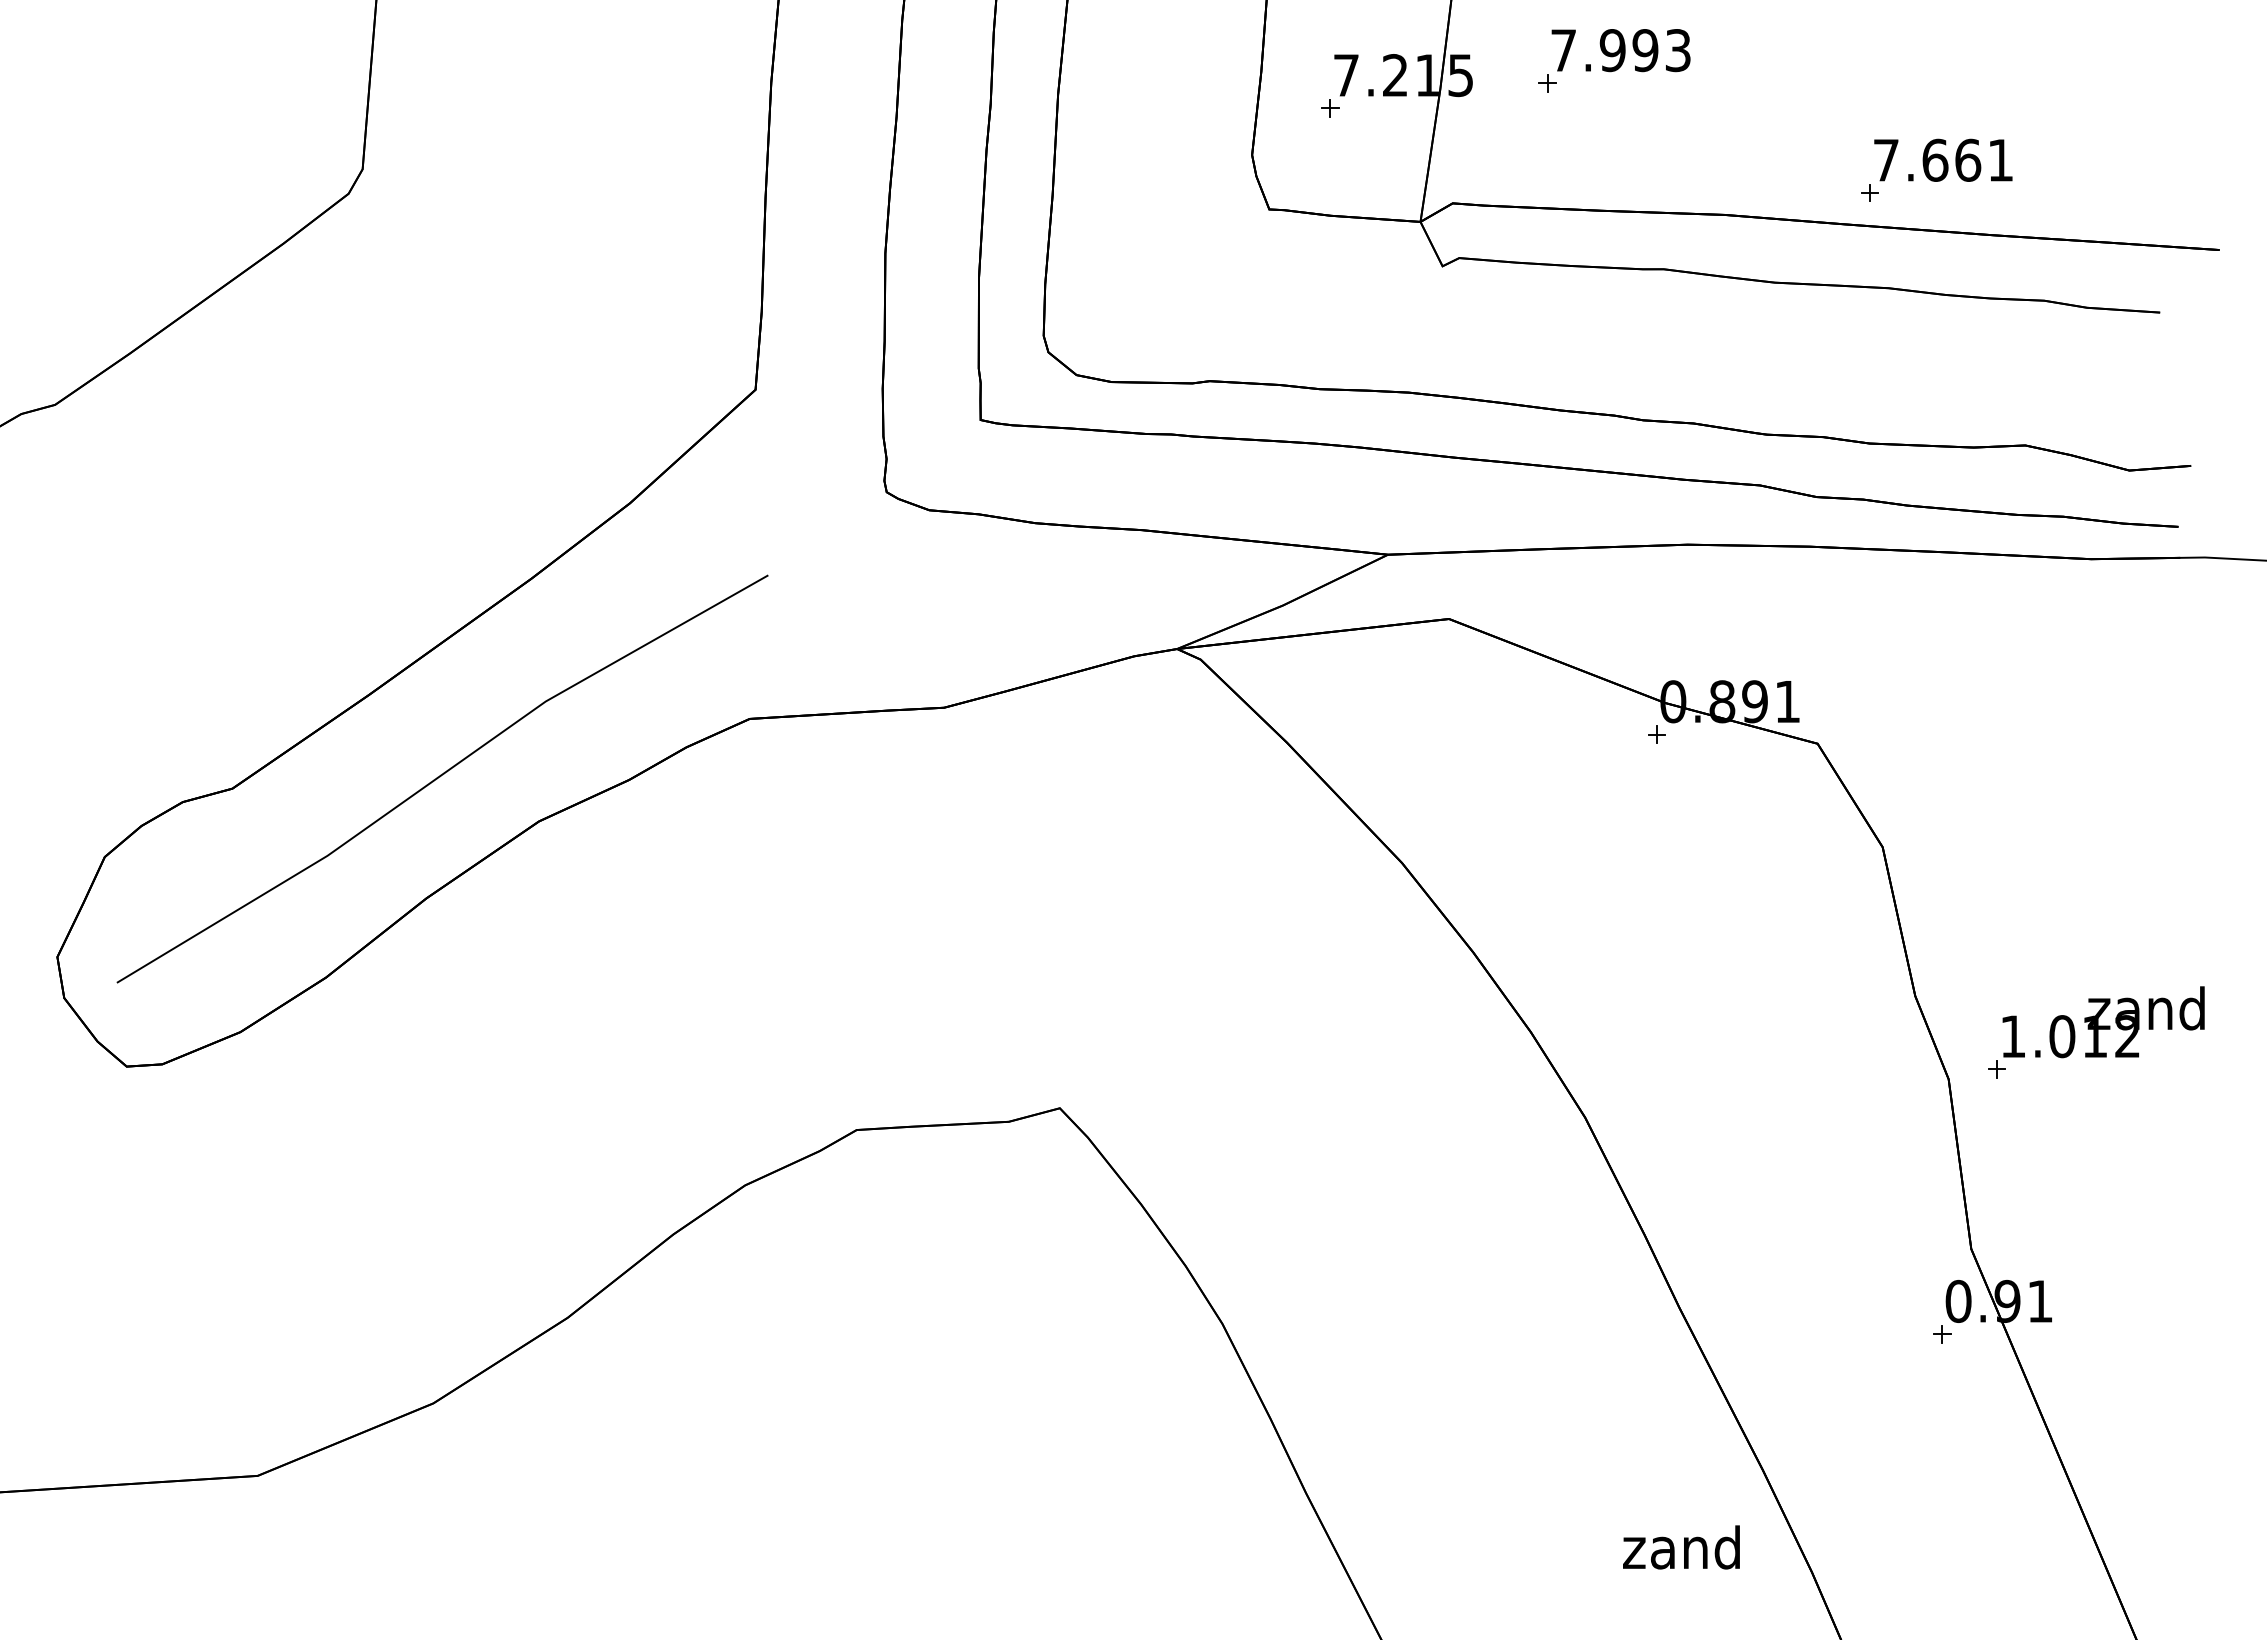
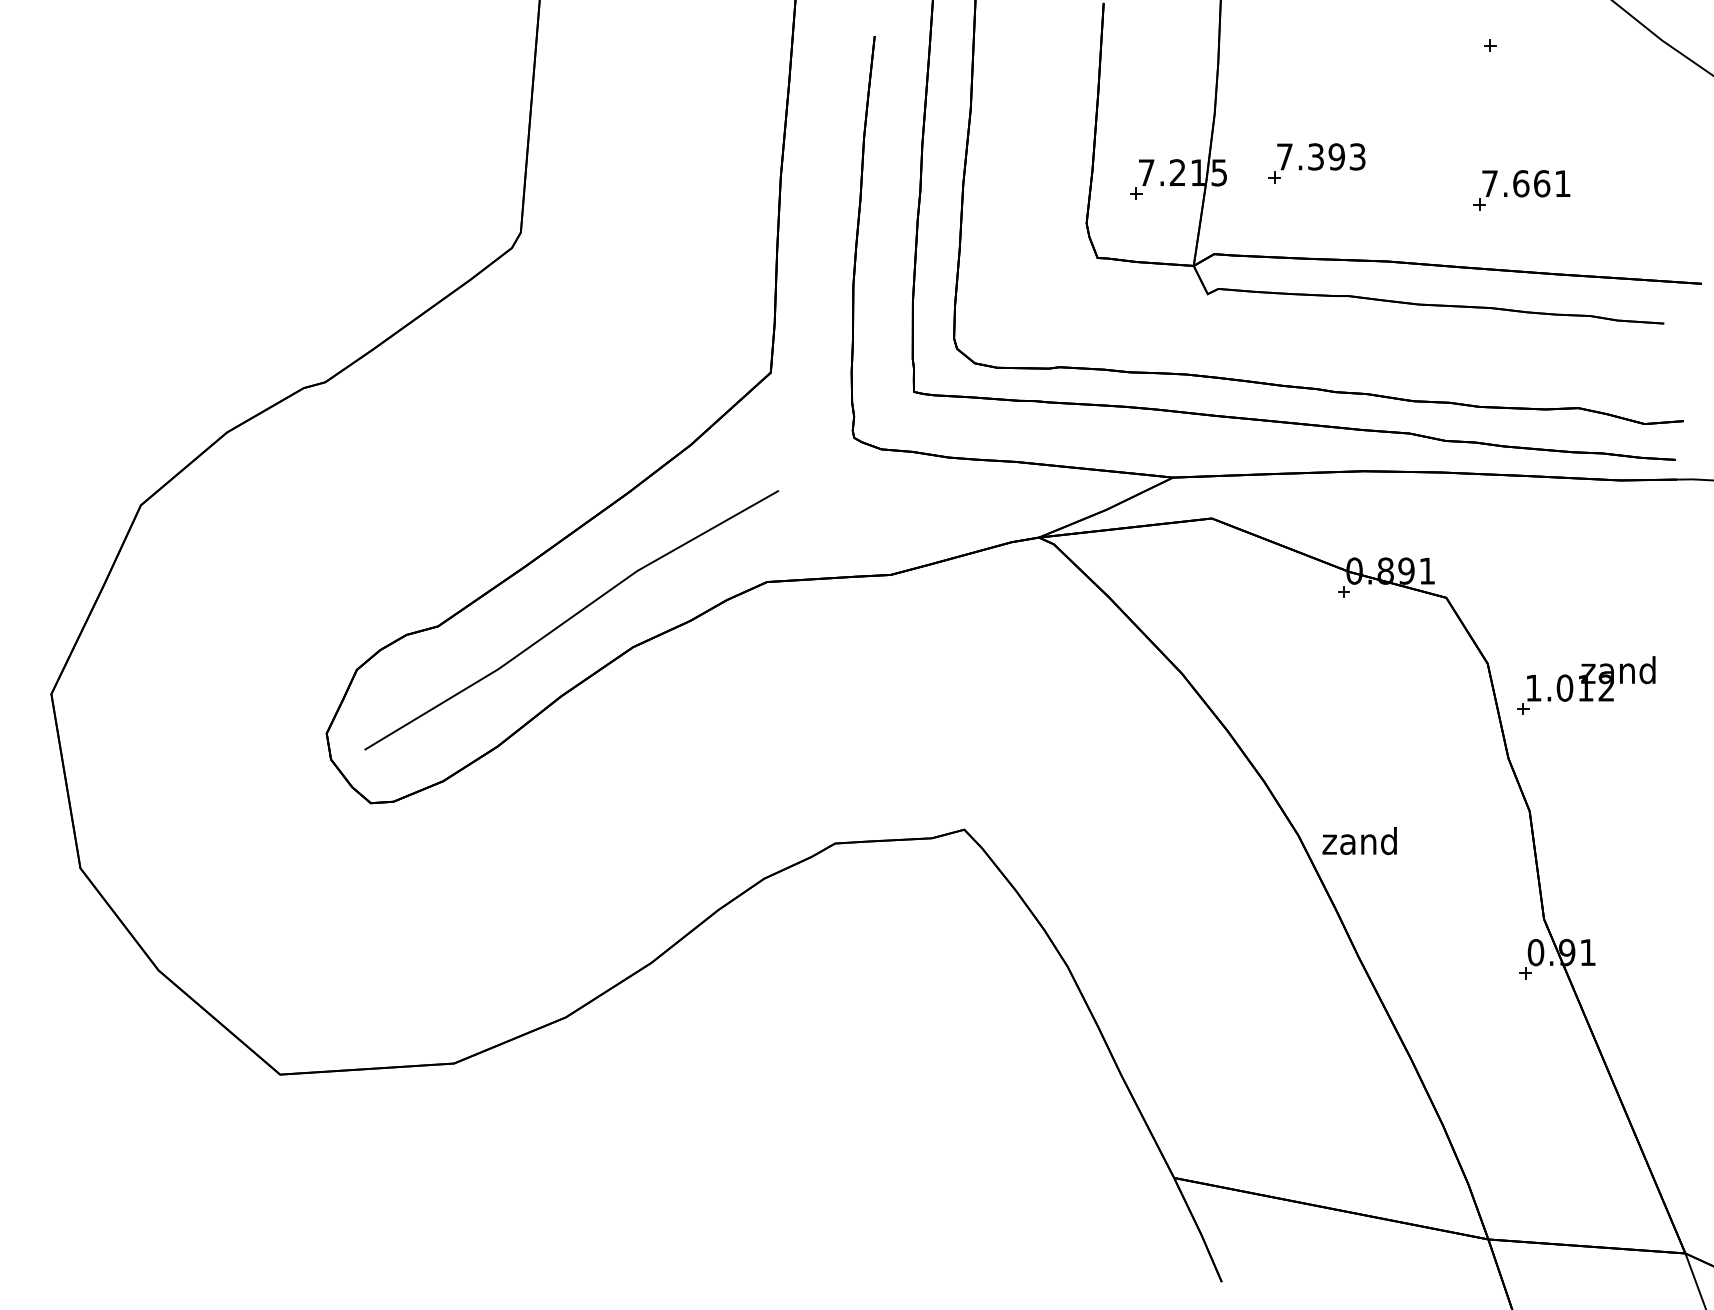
text: (1611, 49) -> (1315, 156), 7.993 -> 7.393
part: (1935, 170) -> (1521, 190), moved
part: (2096, 1032) -> (1586, 685), moved
text: (1681, 1546) -> (1359, 840), moved

